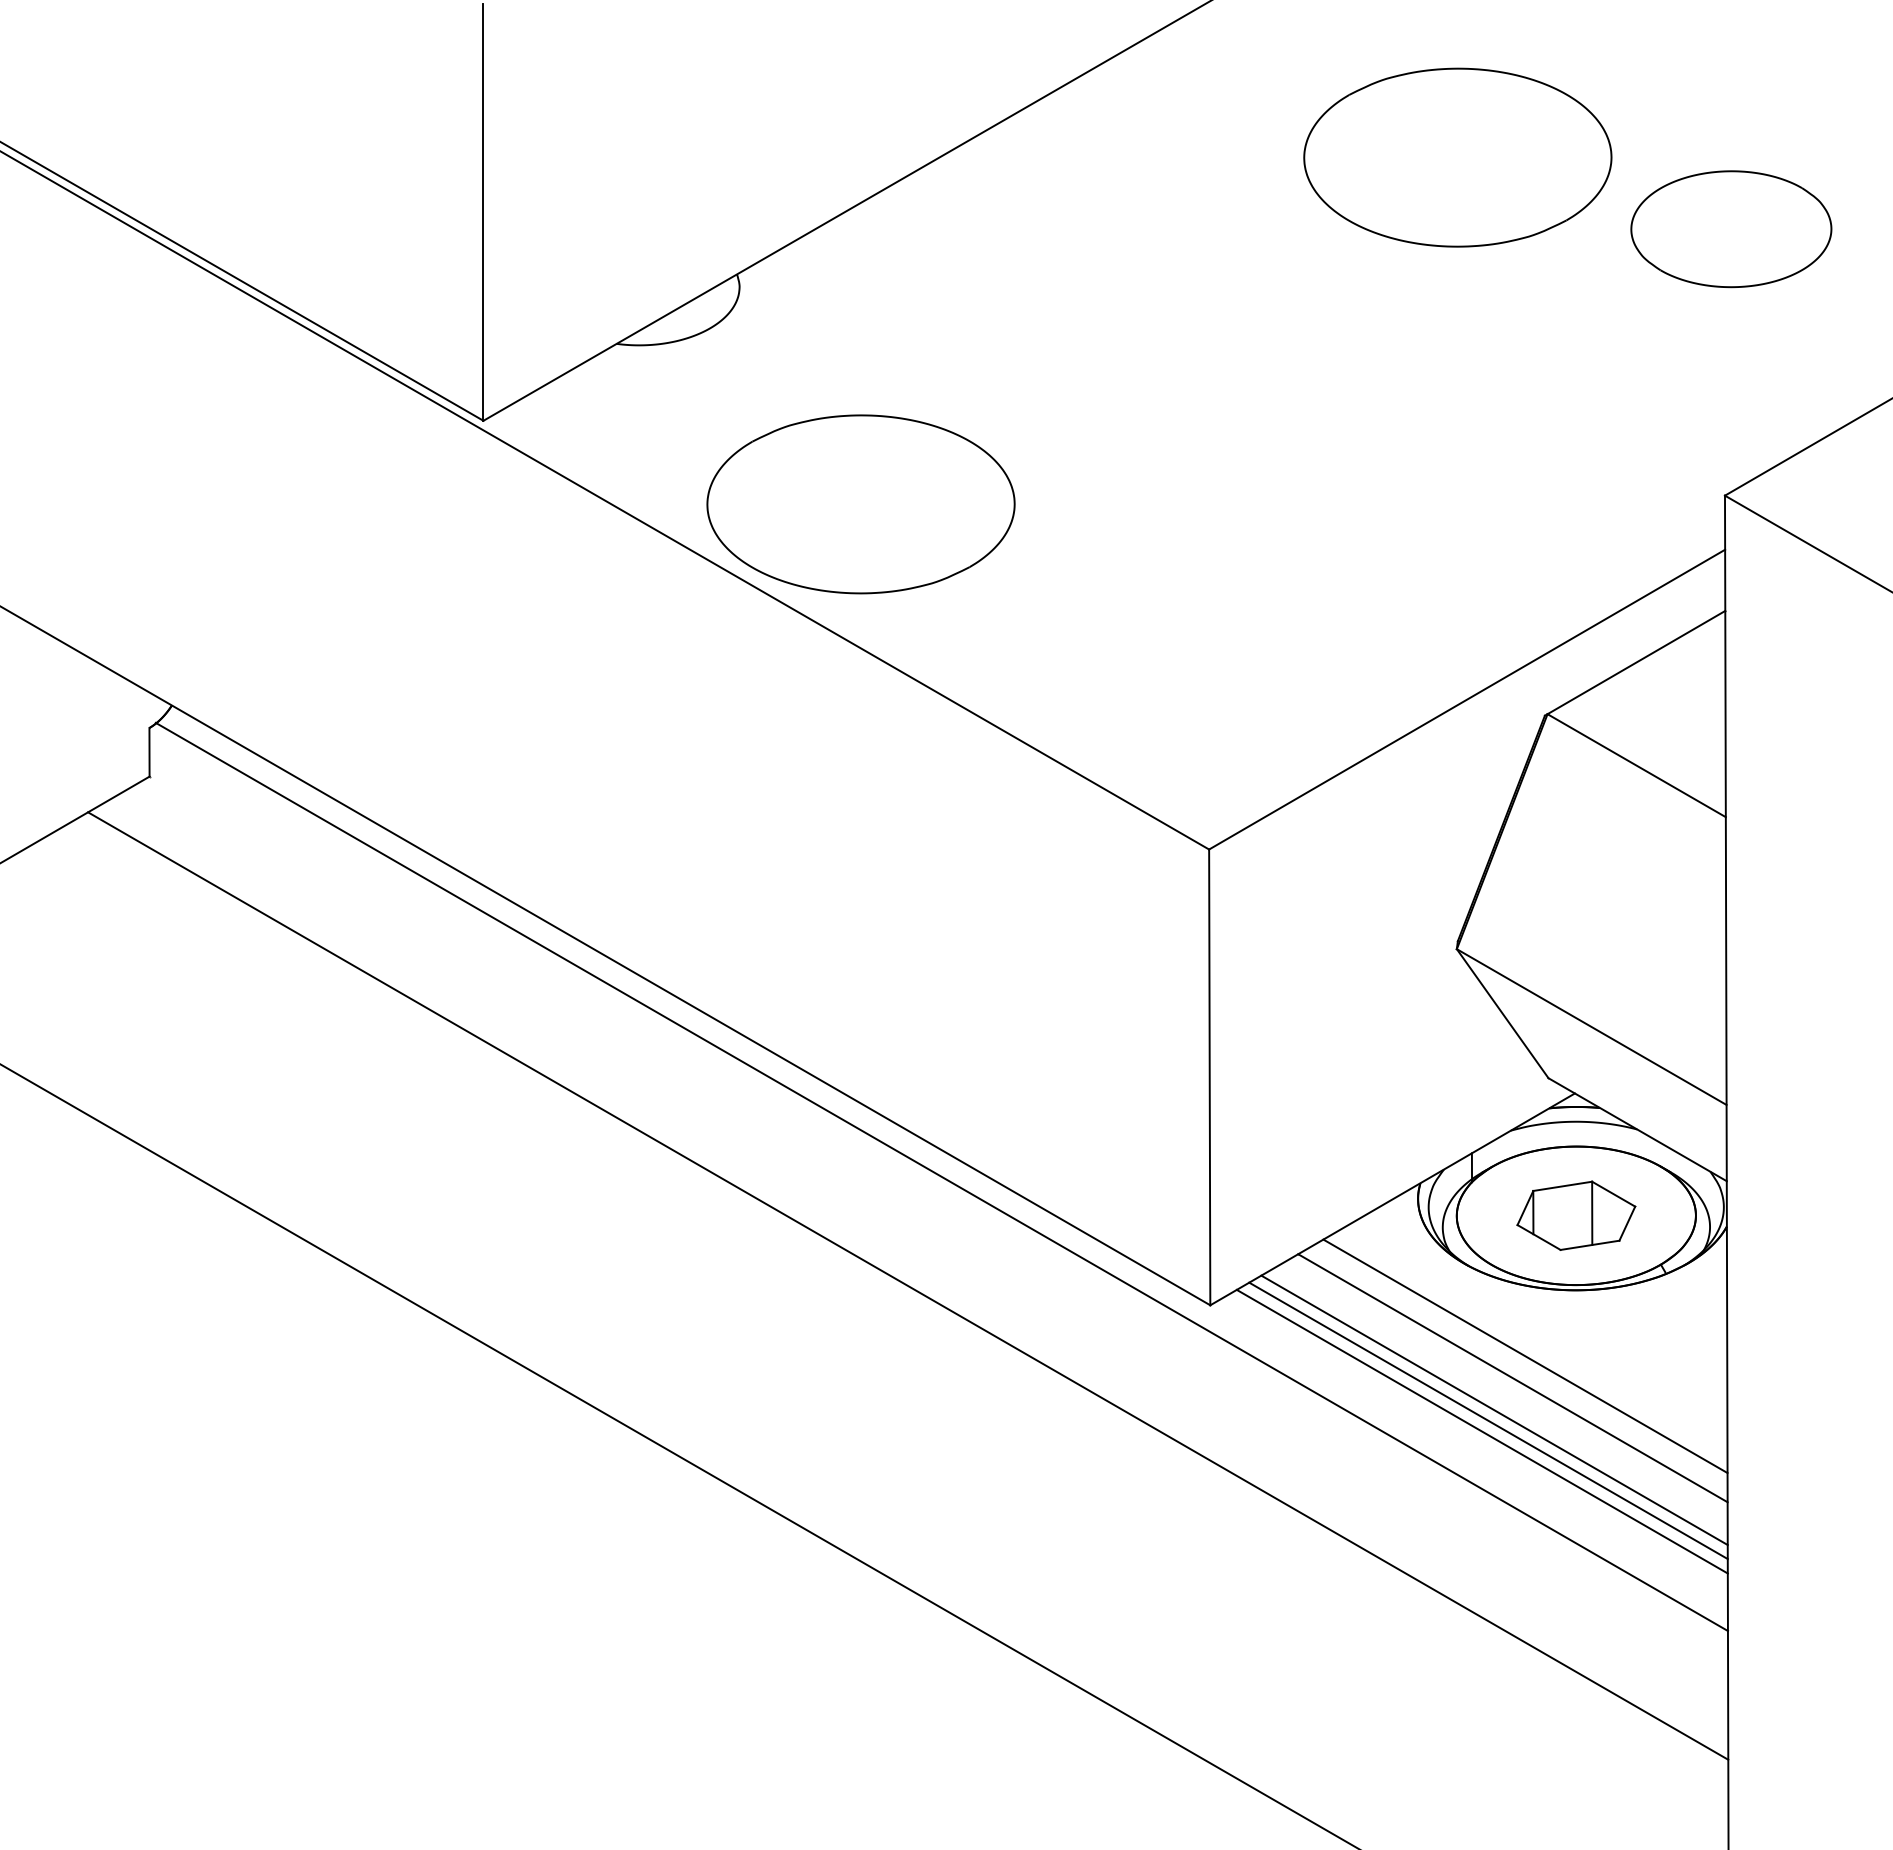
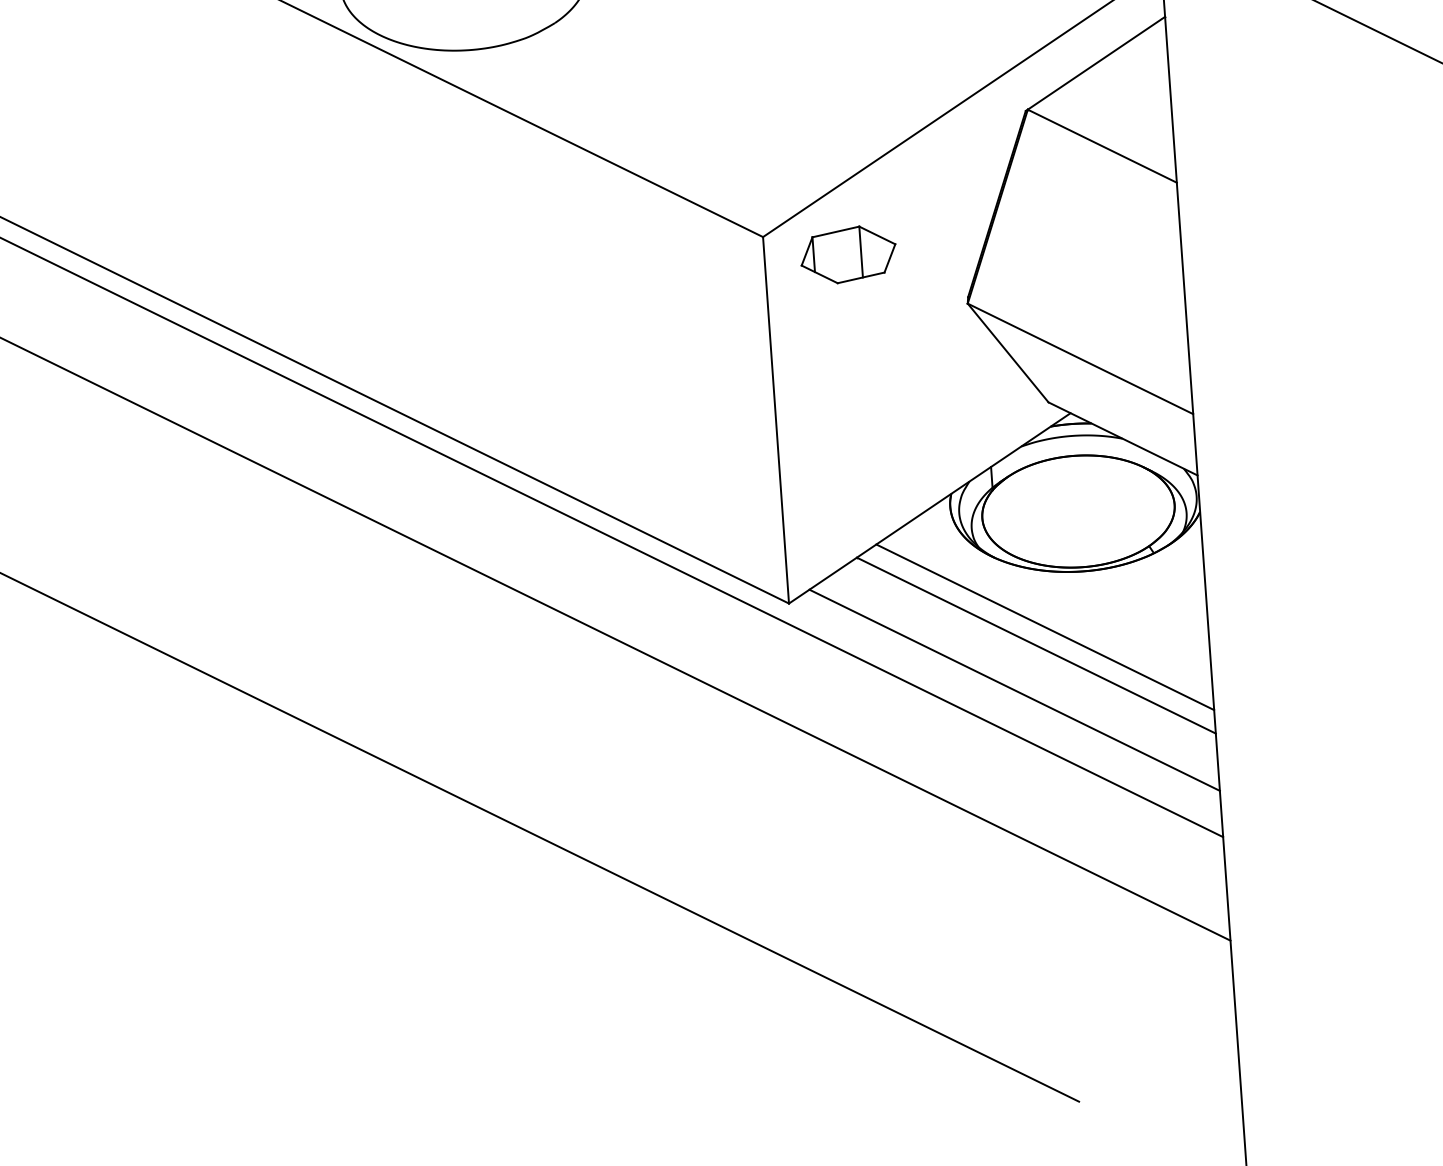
part: (1576, 1215) -> (848, 254), moved
line: (1494, 1410) -> (1023, 672), removed
line: (1488, 1420) -> (1019, 680), removed

